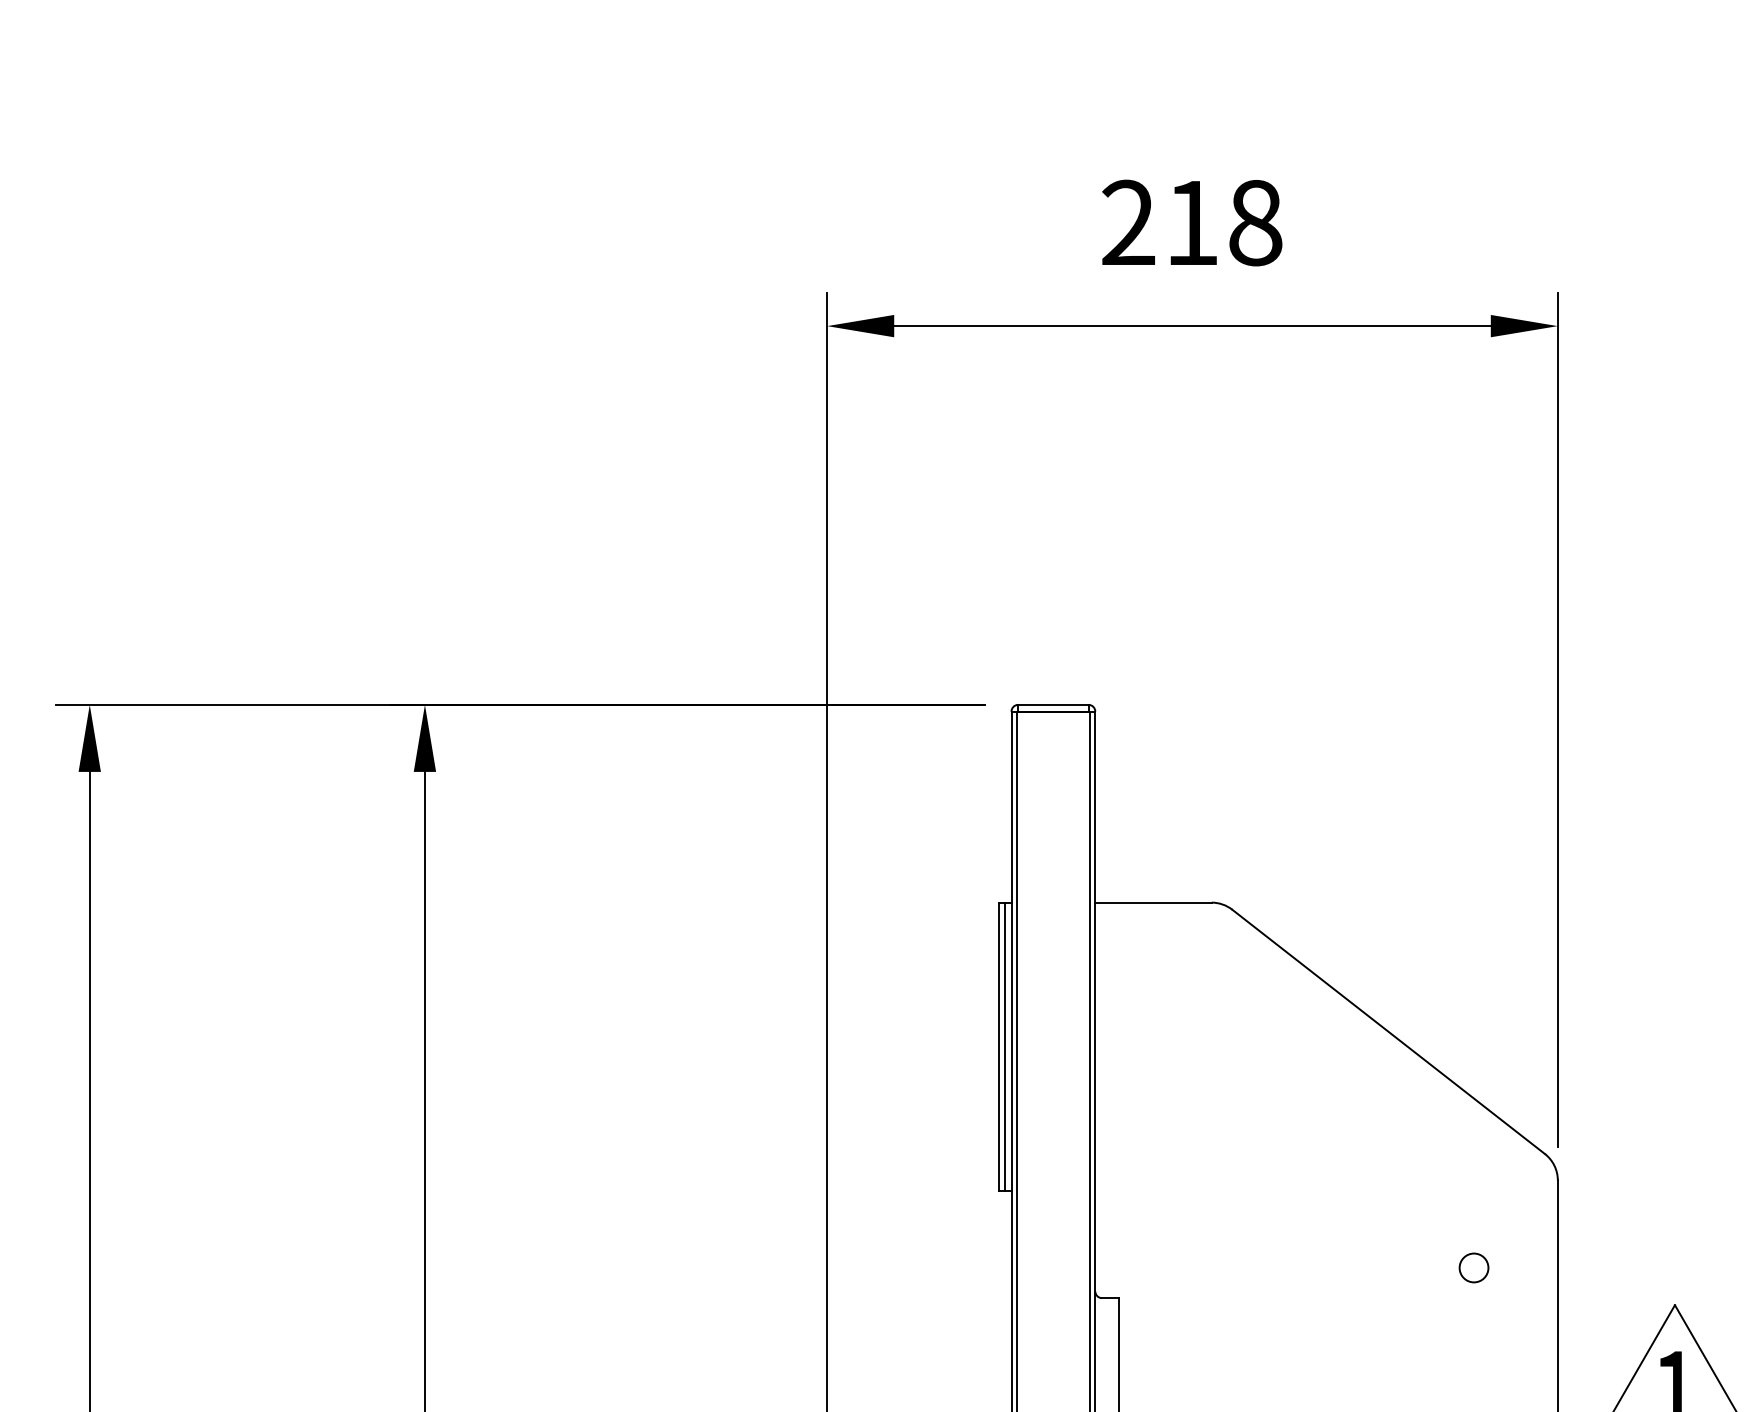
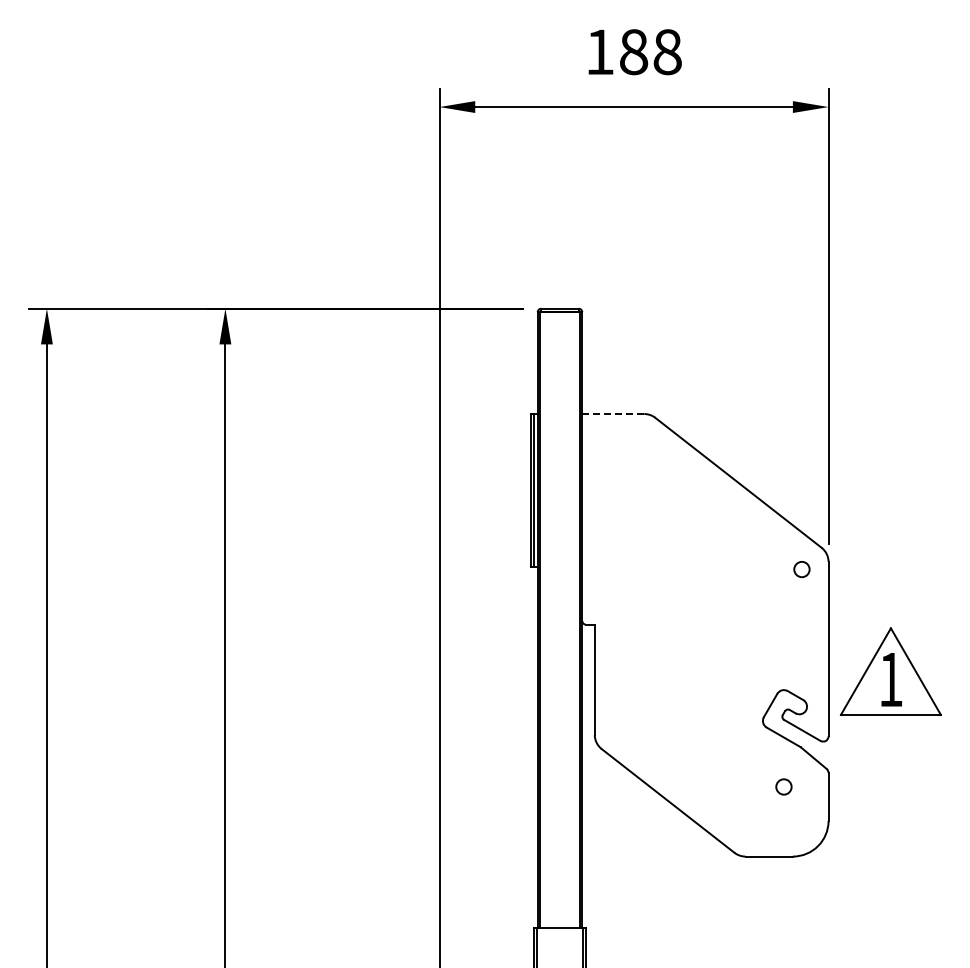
text: (1161, 223) -> (617, 52), 218 -> 188
line: (1153, 903) -> (613, 414), solid -> dashed
circle: (1473, 1267) -> (801, 569), moved

